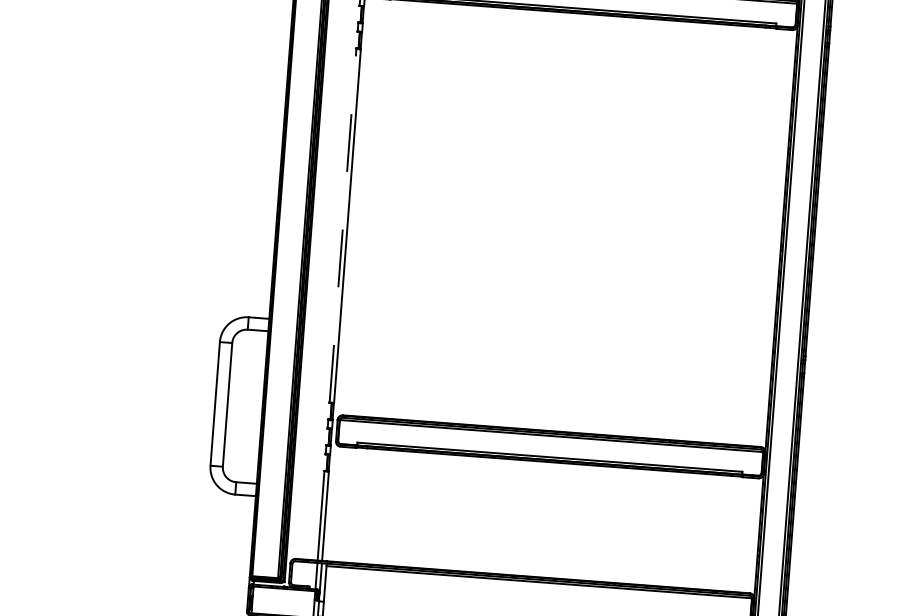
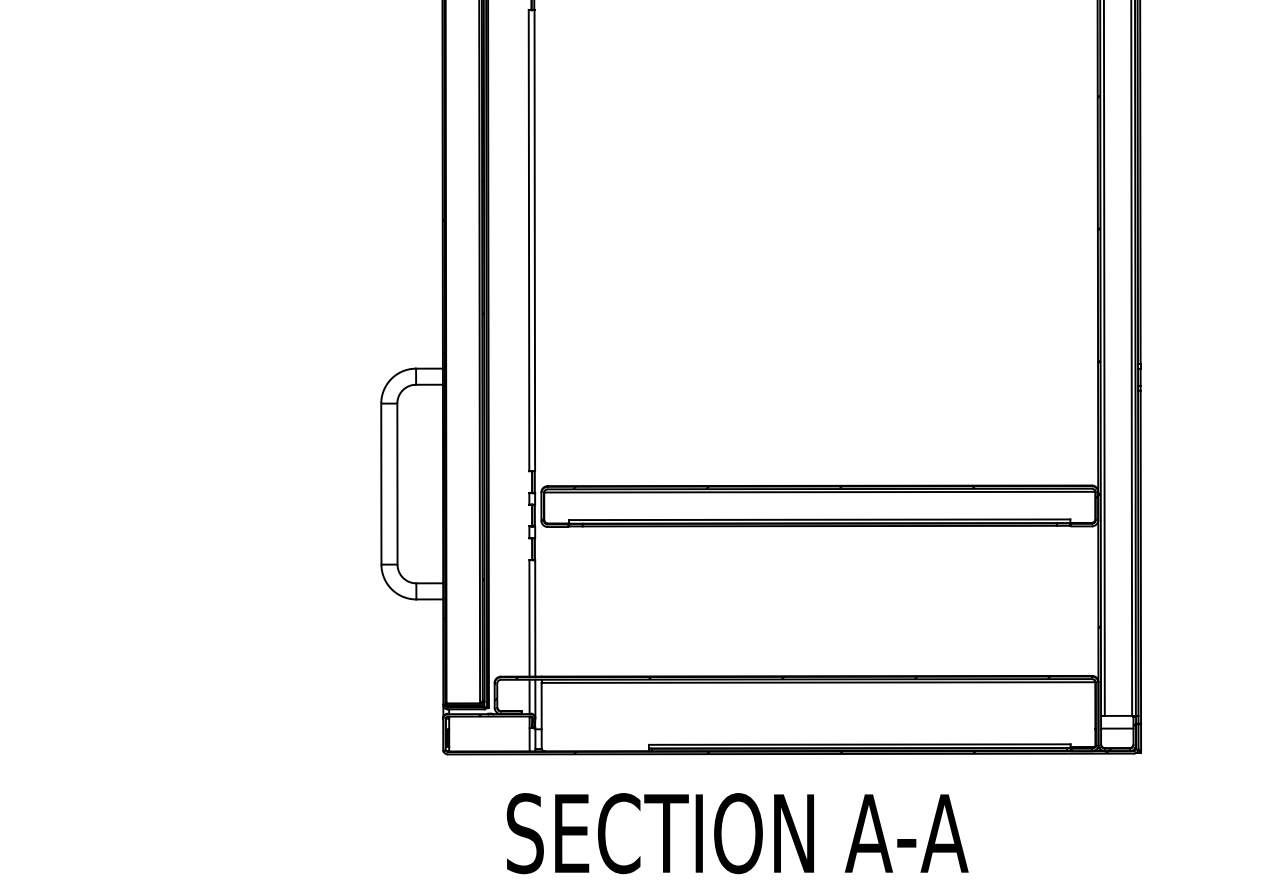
line: (343, 225) -> (529, 240), dashed -> solid

